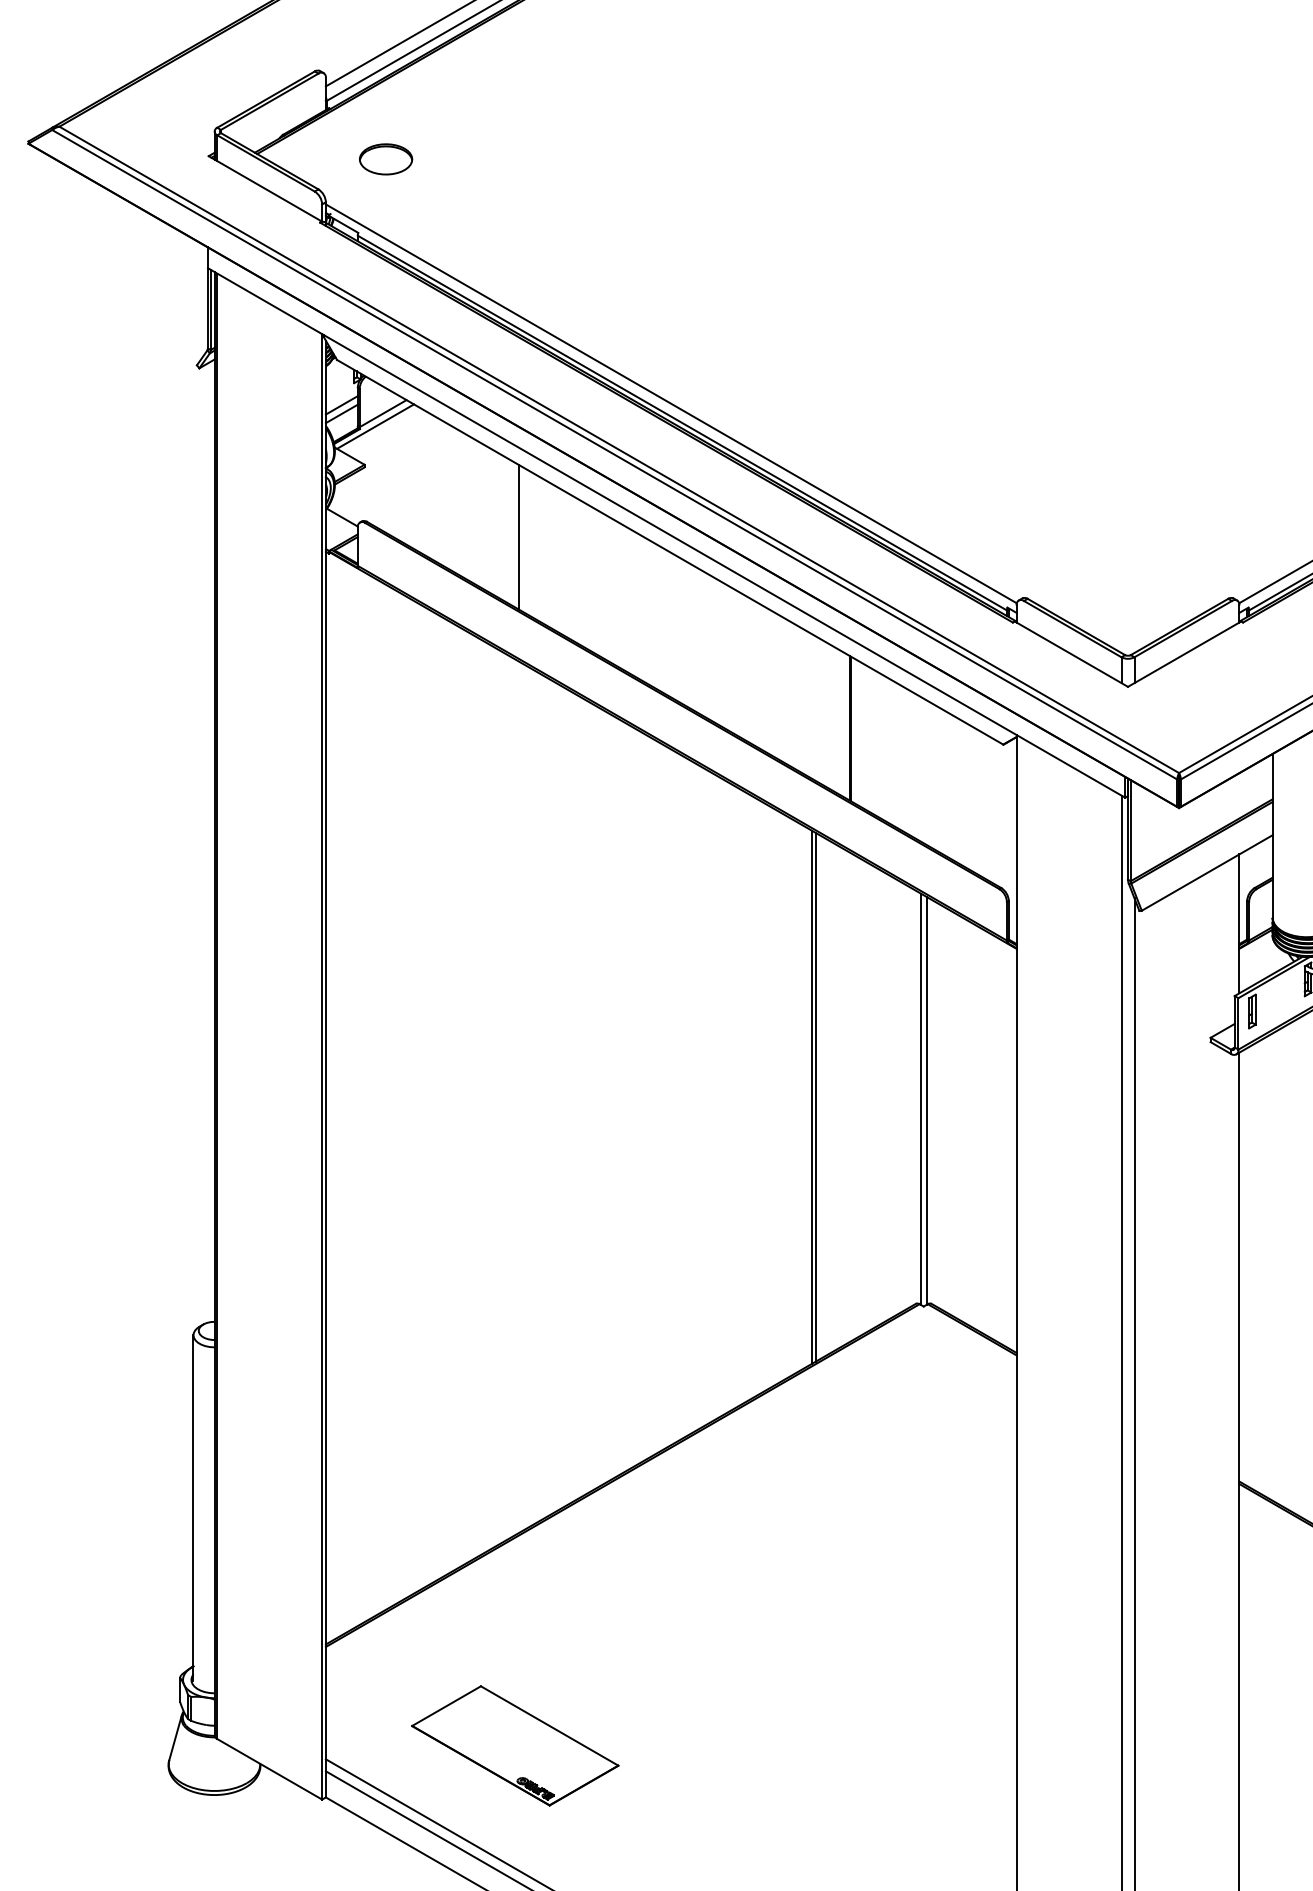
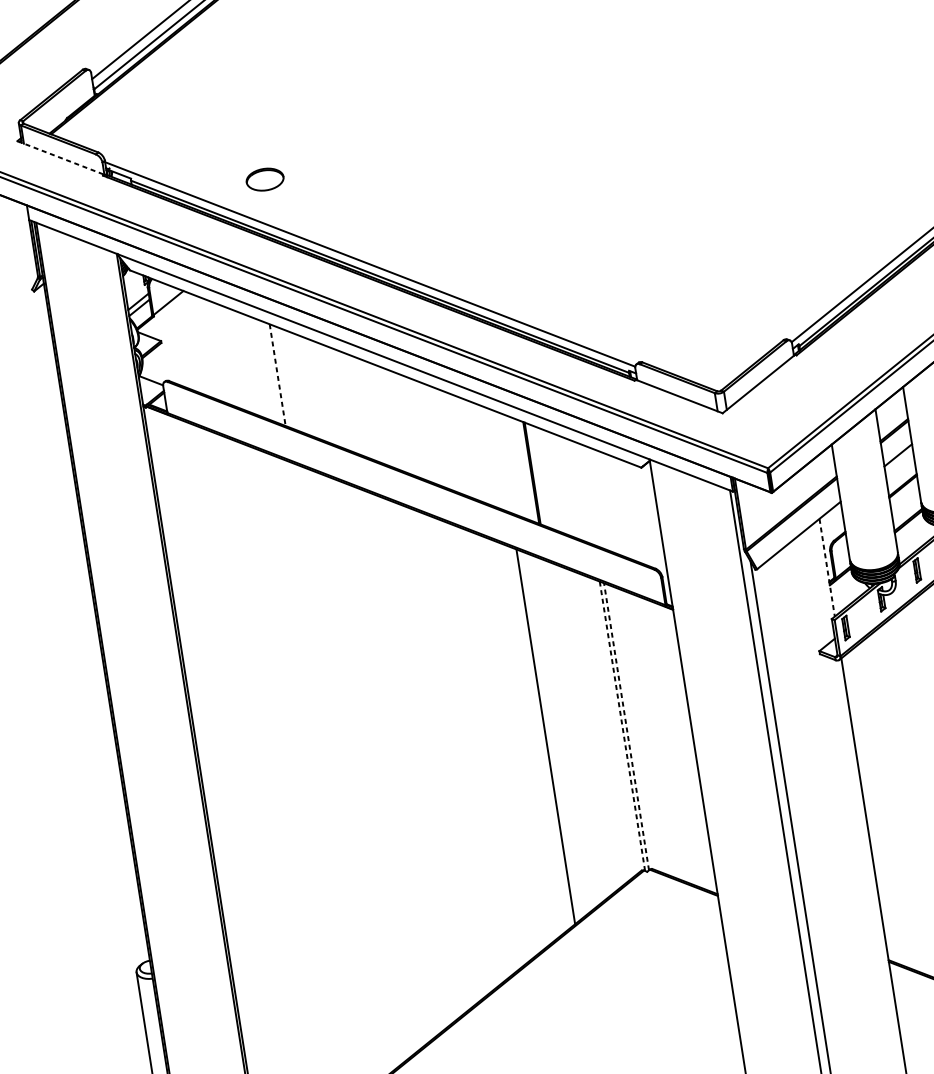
part: (386, 159) -> (265, 179), moved
line: (265, 189) -> (60, 158), solid -> dashed
line: (375, 426) -> (164, 312), removed
line: (518, 537) -> (277, 375), solid -> dashed
line: (1239, 924) -> (827, 568), solid -> dashed
line: (816, 1097) -> (548, 736), removed
line: (920, 1099) -> (622, 726), solid -> dashed
line: (926, 1100) -> (626, 726), solid -> dashed

